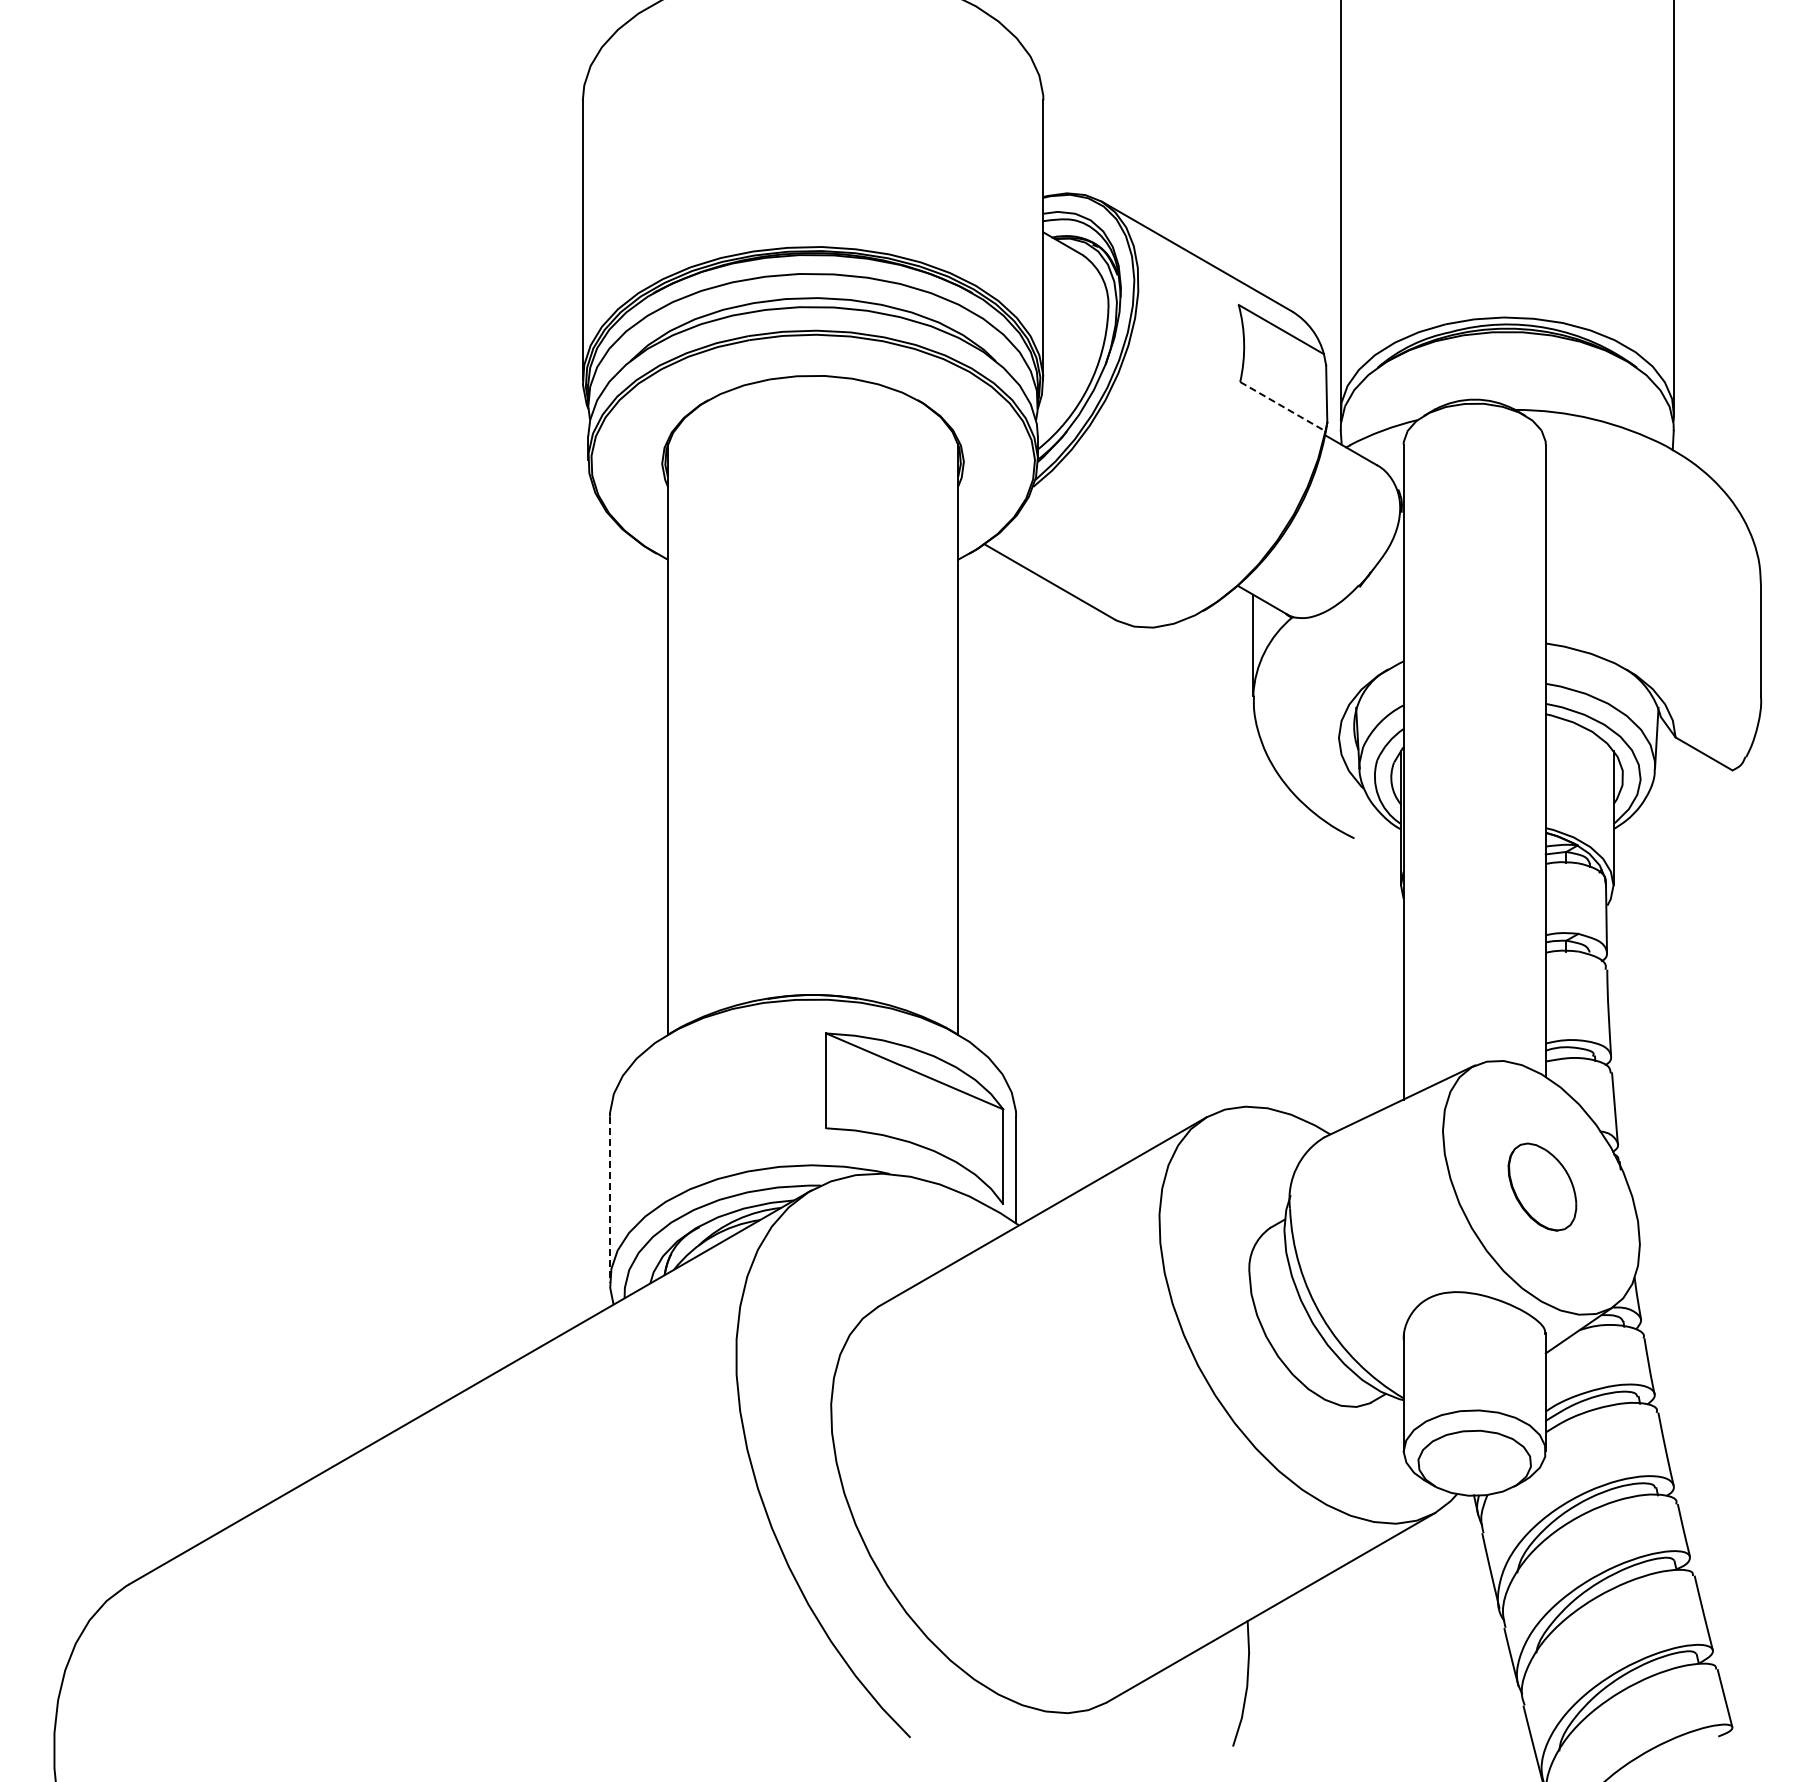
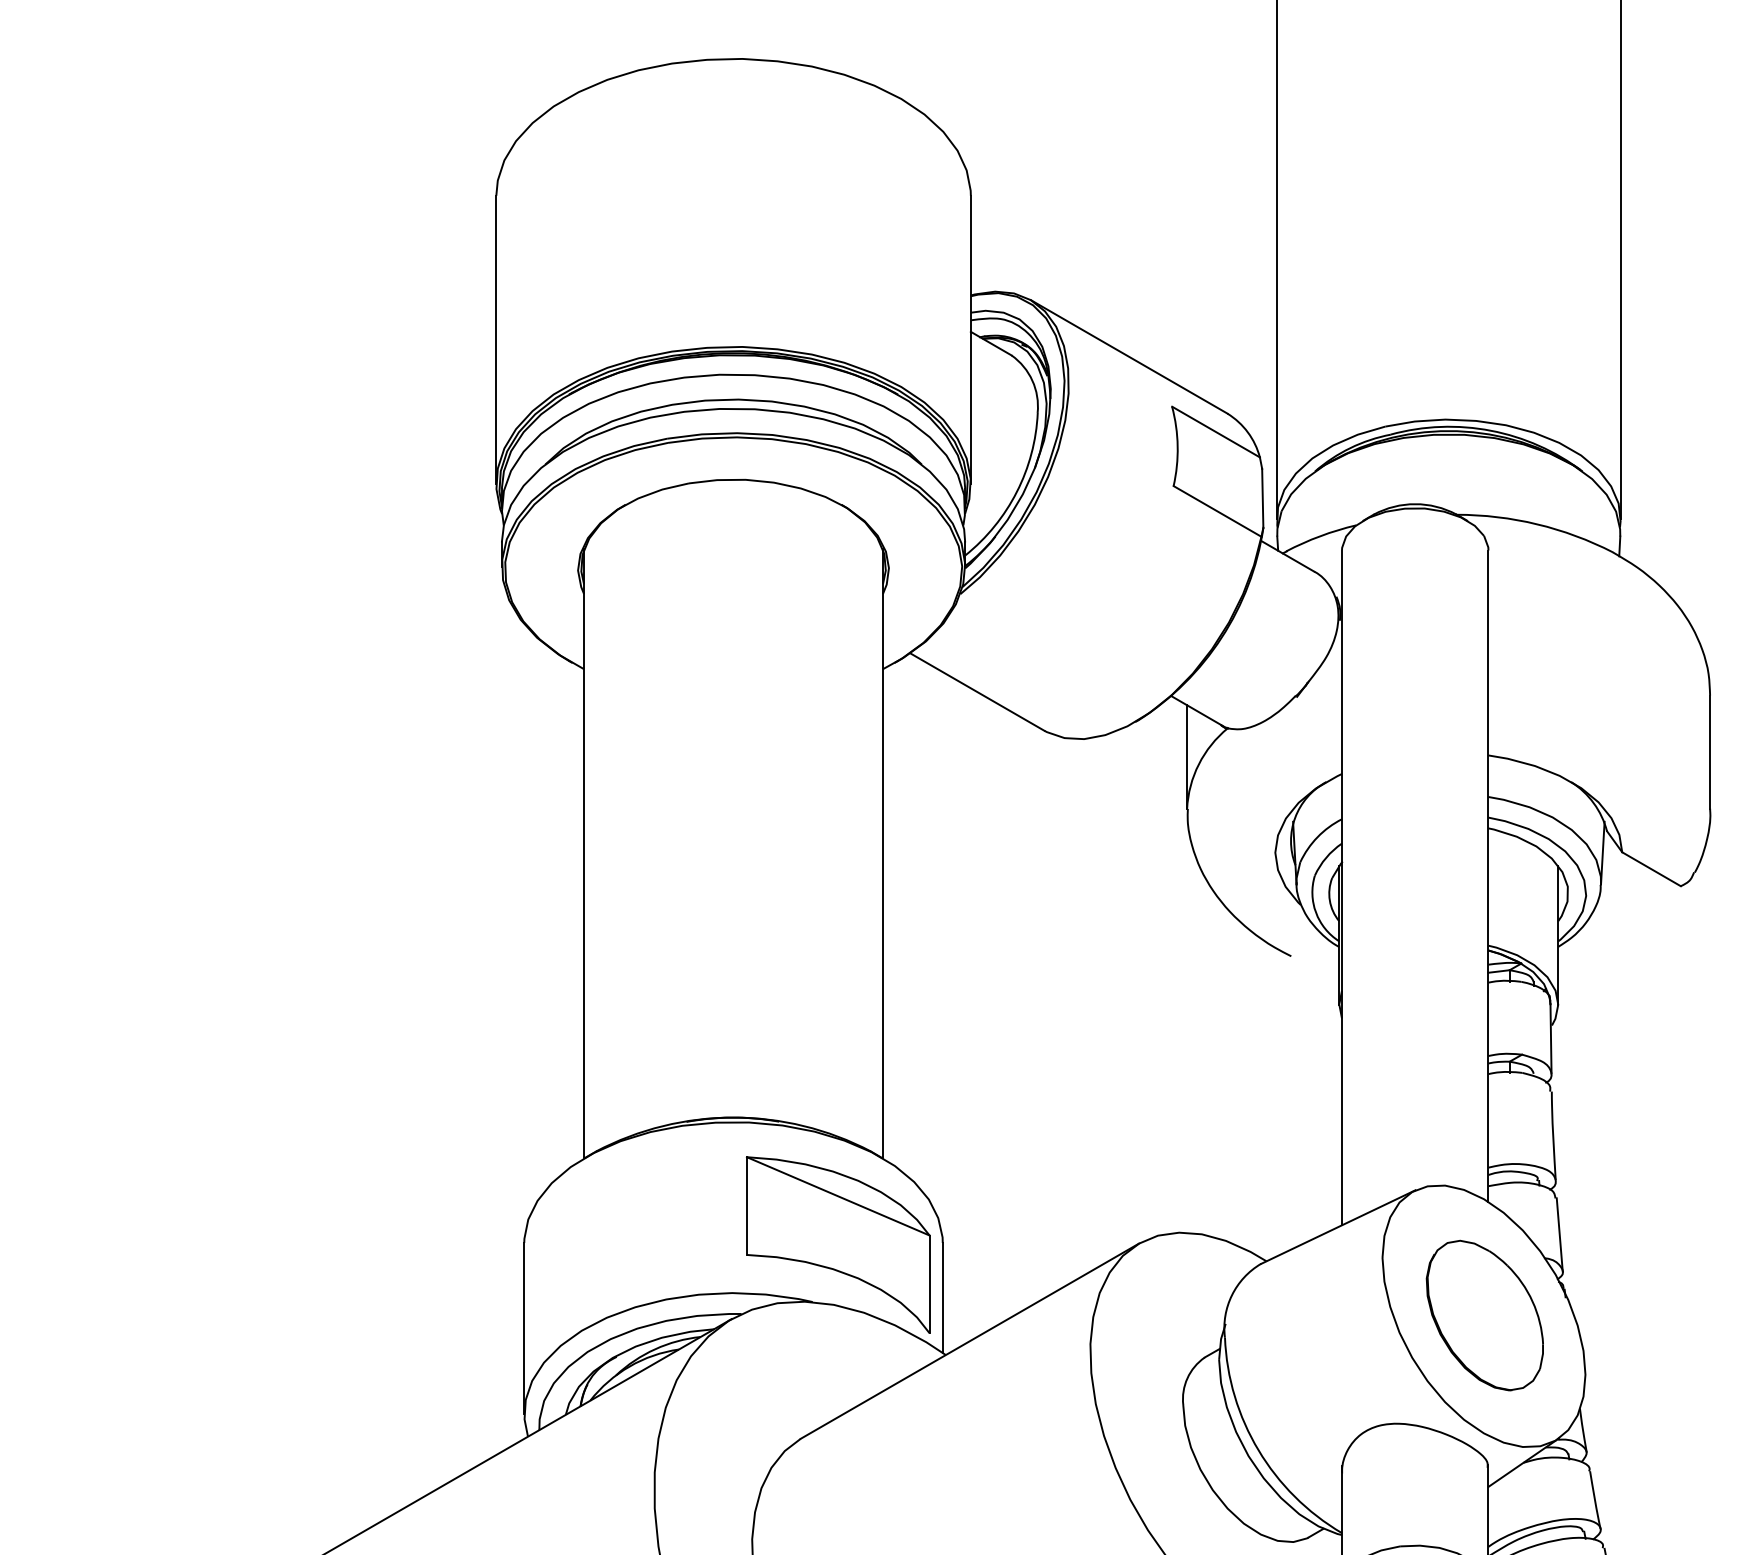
line: (1283, 406) -> (1218, 511), dashed -> solid
part: (1542, 1186) -> (1485, 1314), size x1.67
line: (609, 1199) -> (523, 1328), dashed -> solid

